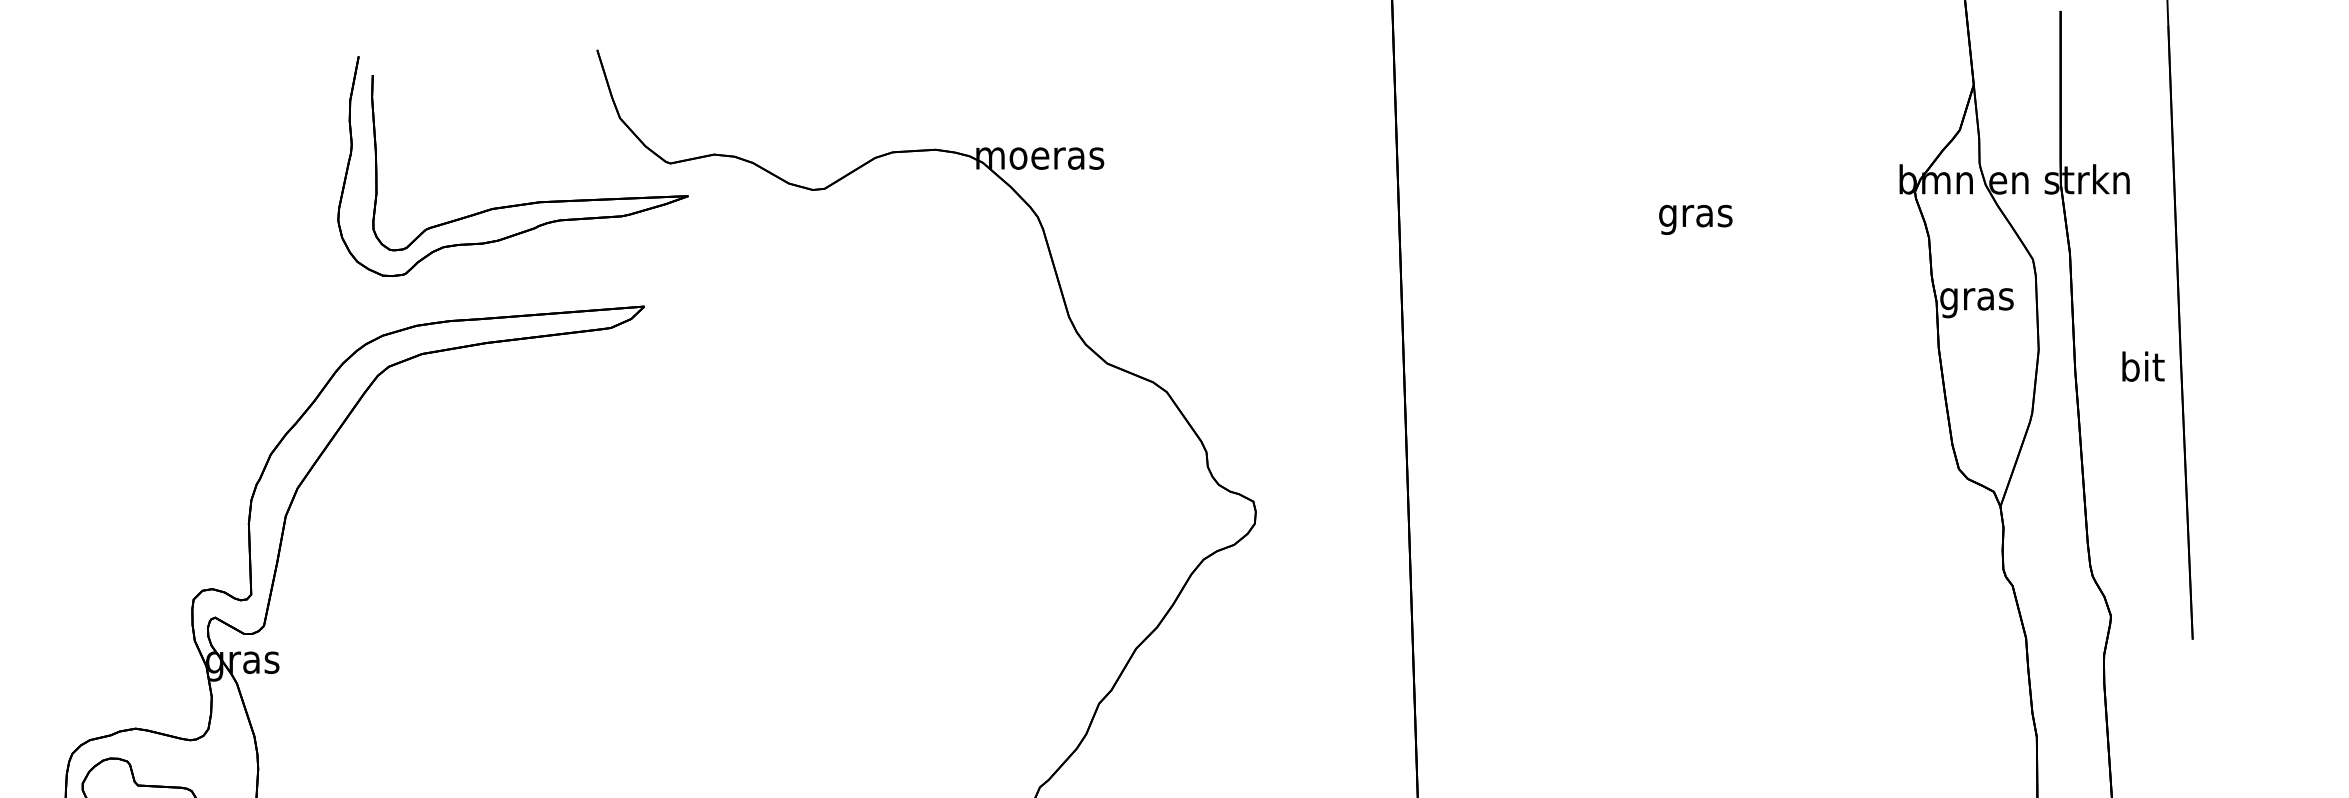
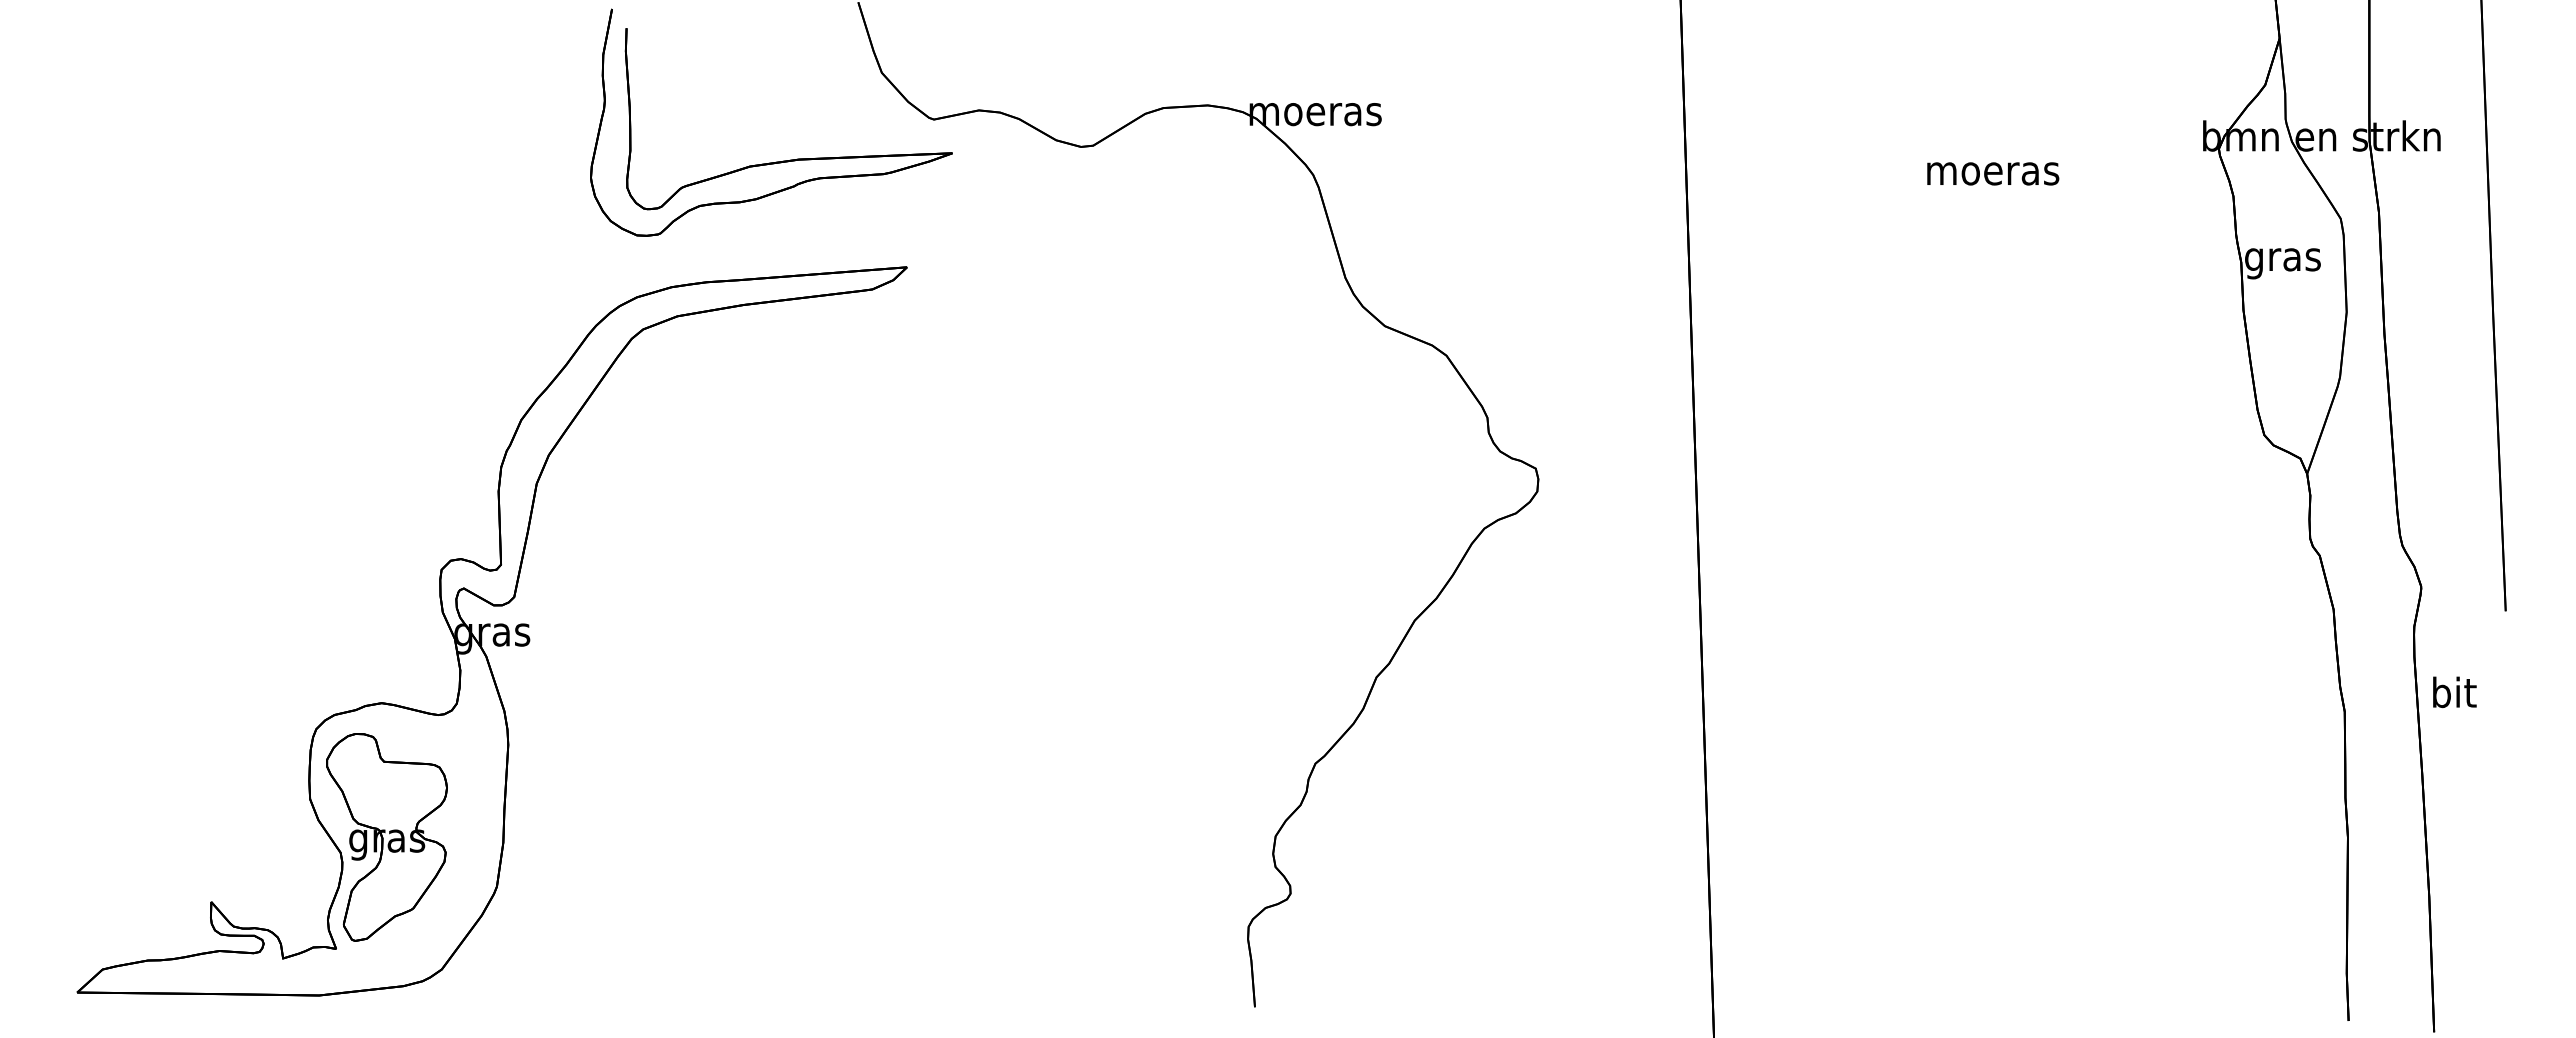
text: (1696, 219) -> (1993, 177), gras -> moeras
text: (2143, 366) -> (2454, 692), moved

